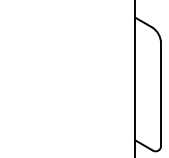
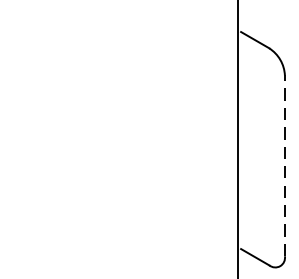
line: (161, 93) -> (285, 165), solid -> dashed

